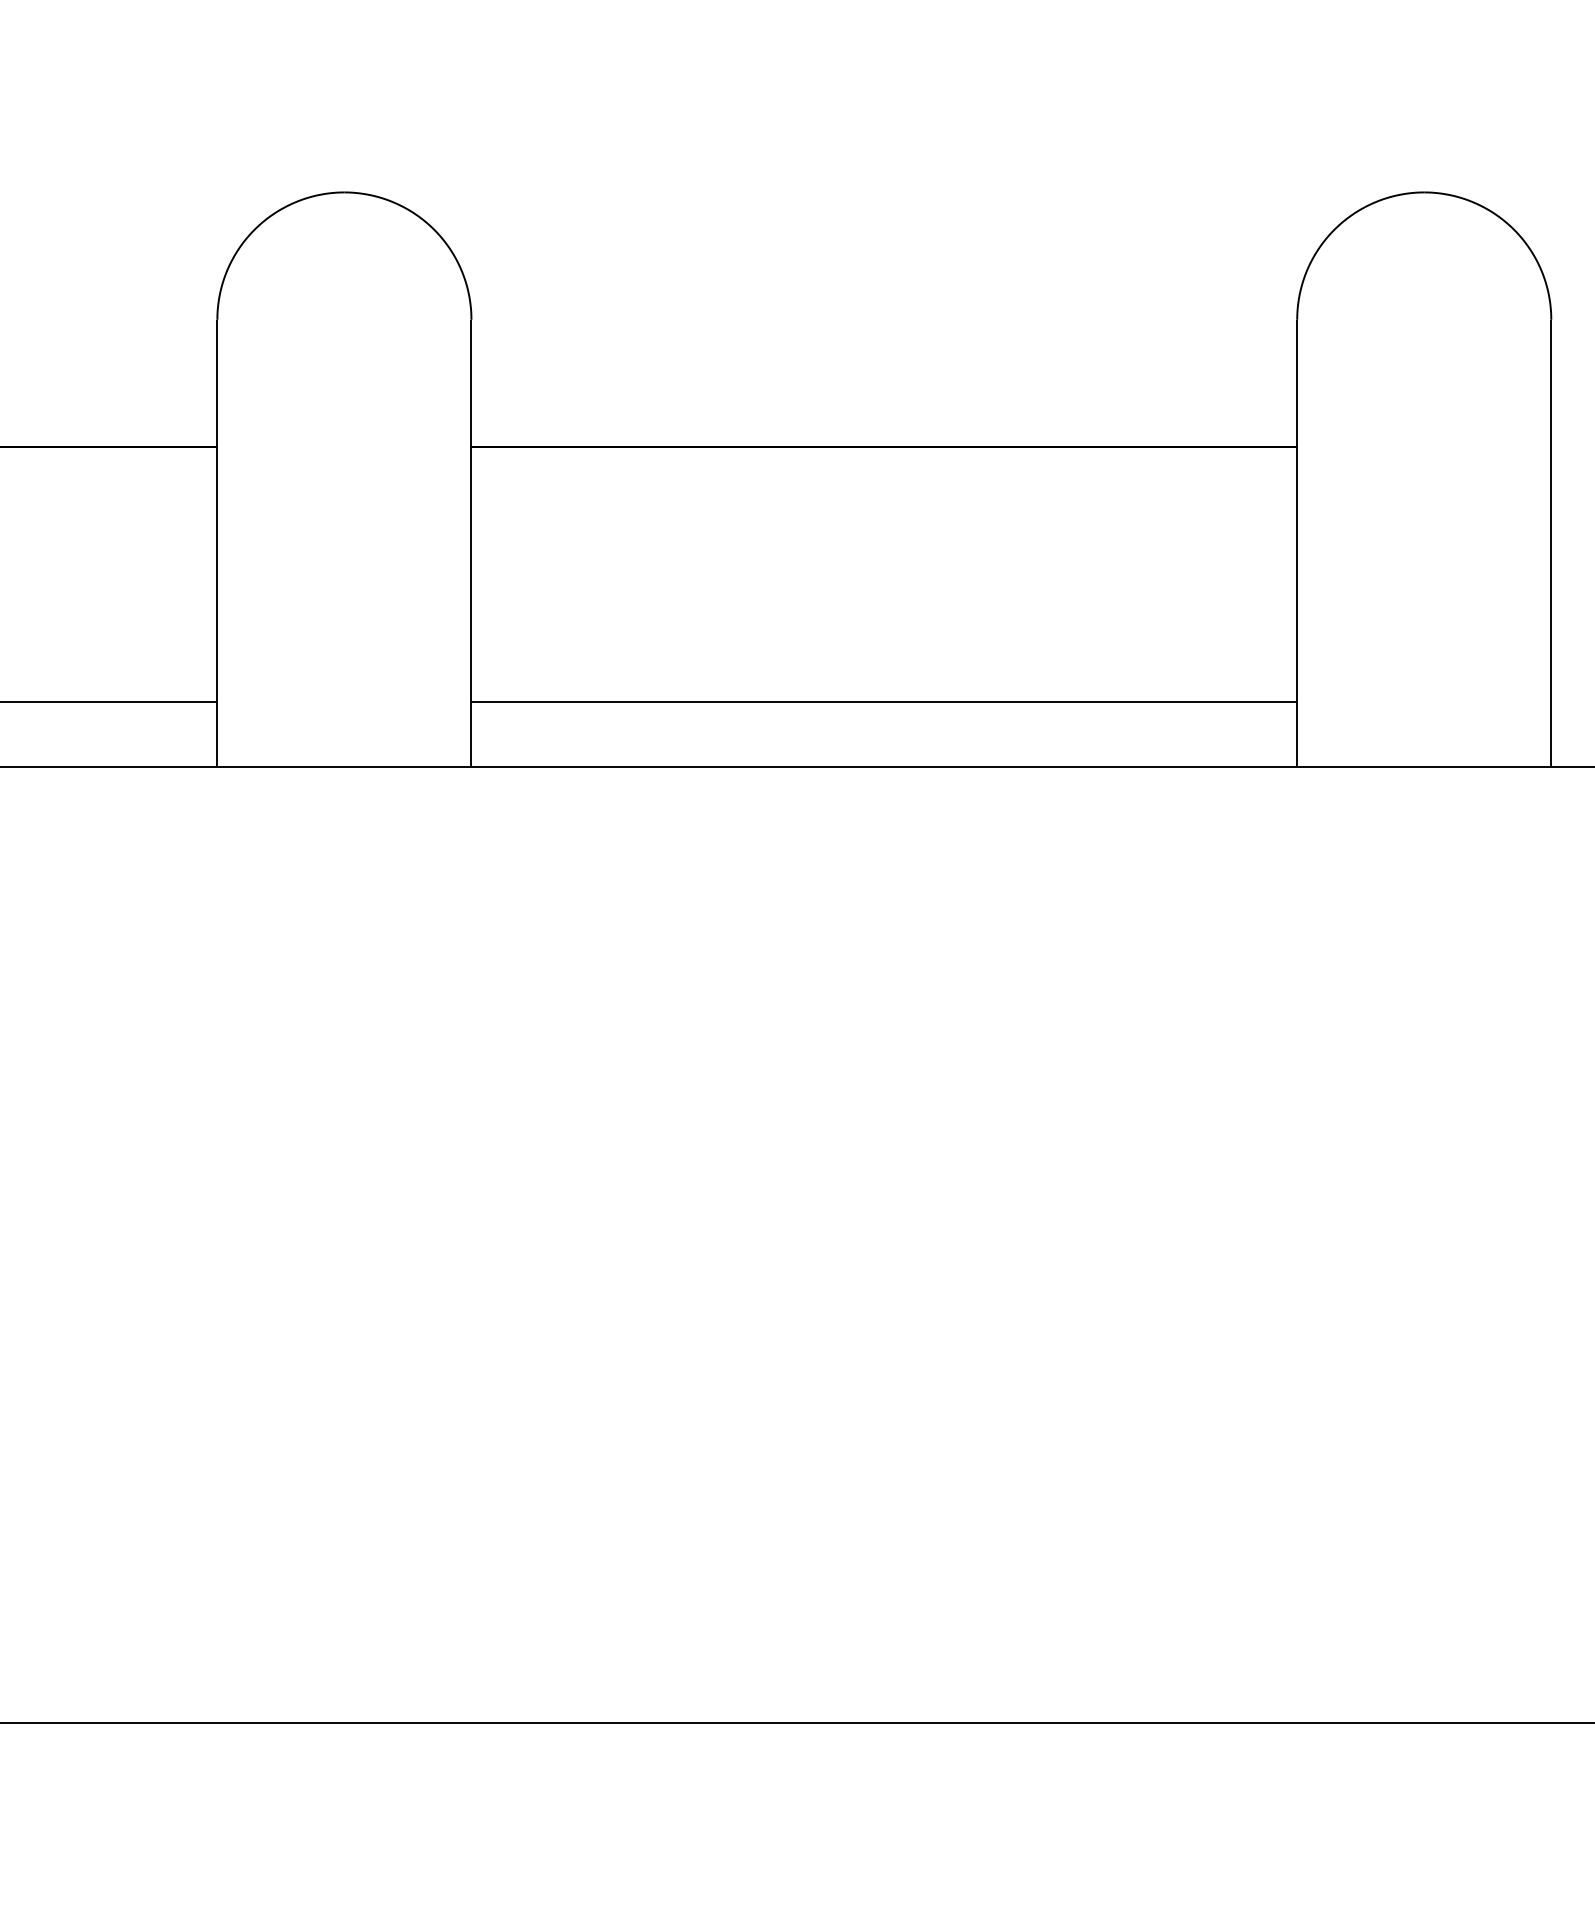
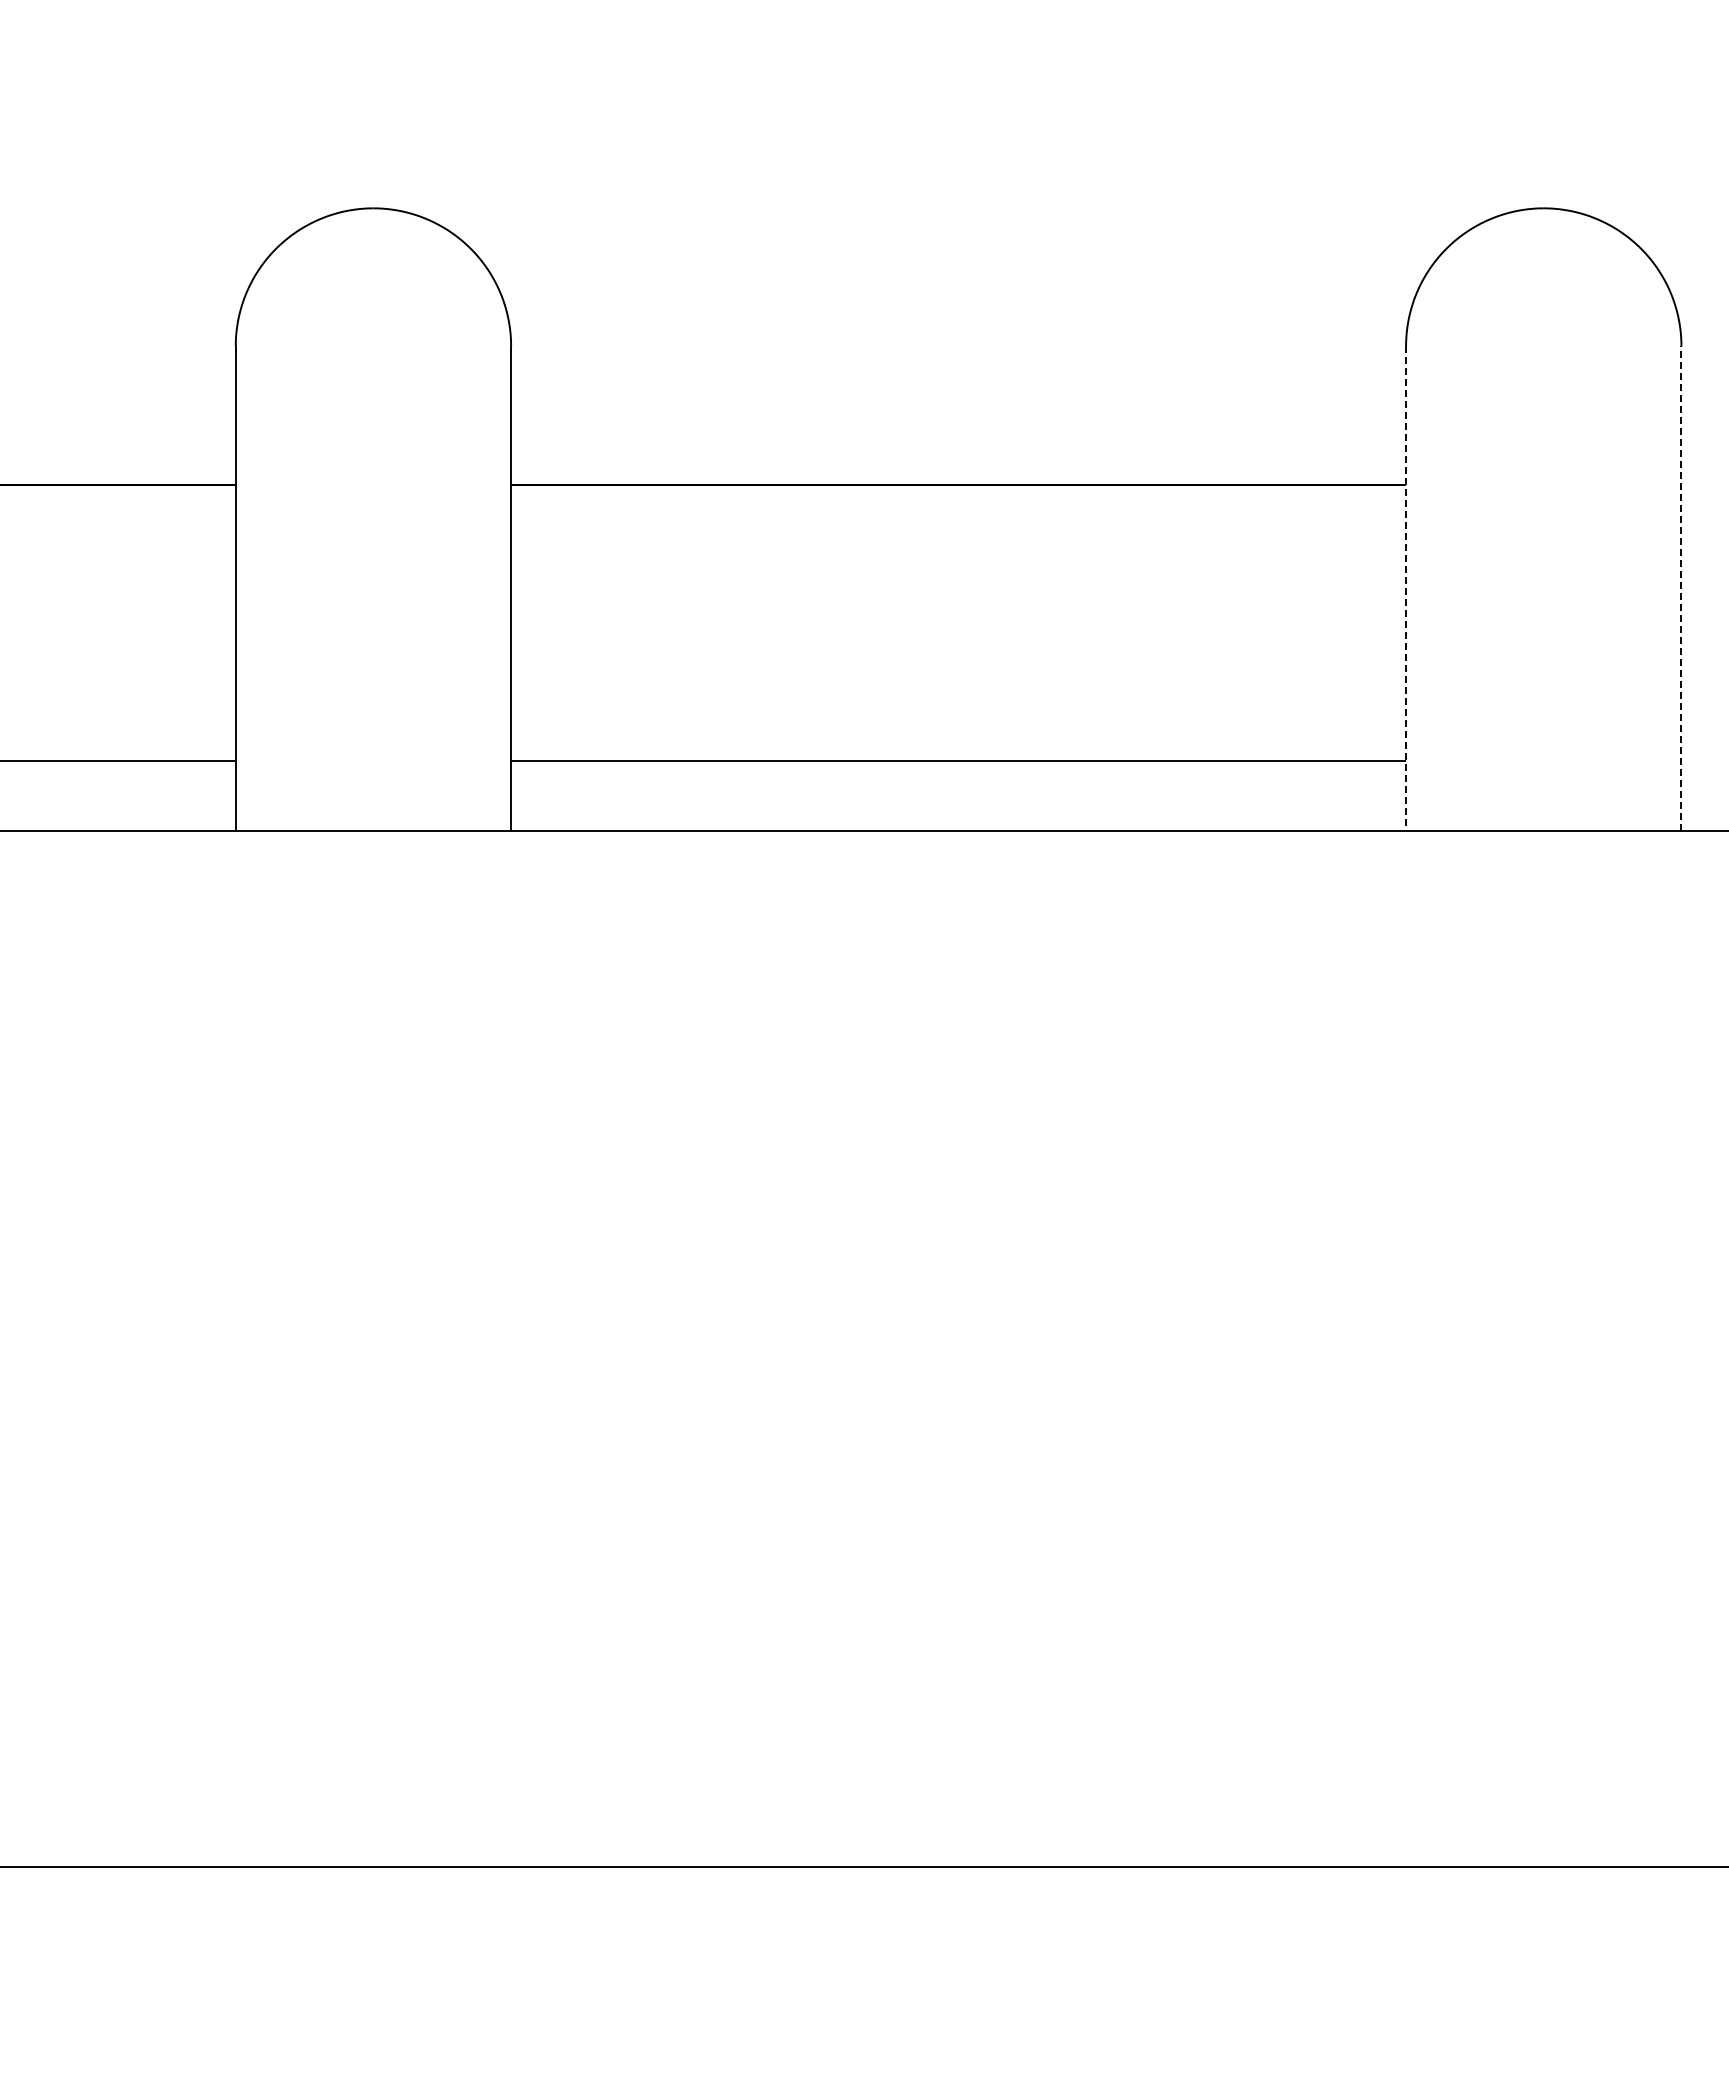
line: (1551, 543) -> (1681, 588), solid -> dashed
line: (1297, 544) -> (1406, 589), solid -> dashed

